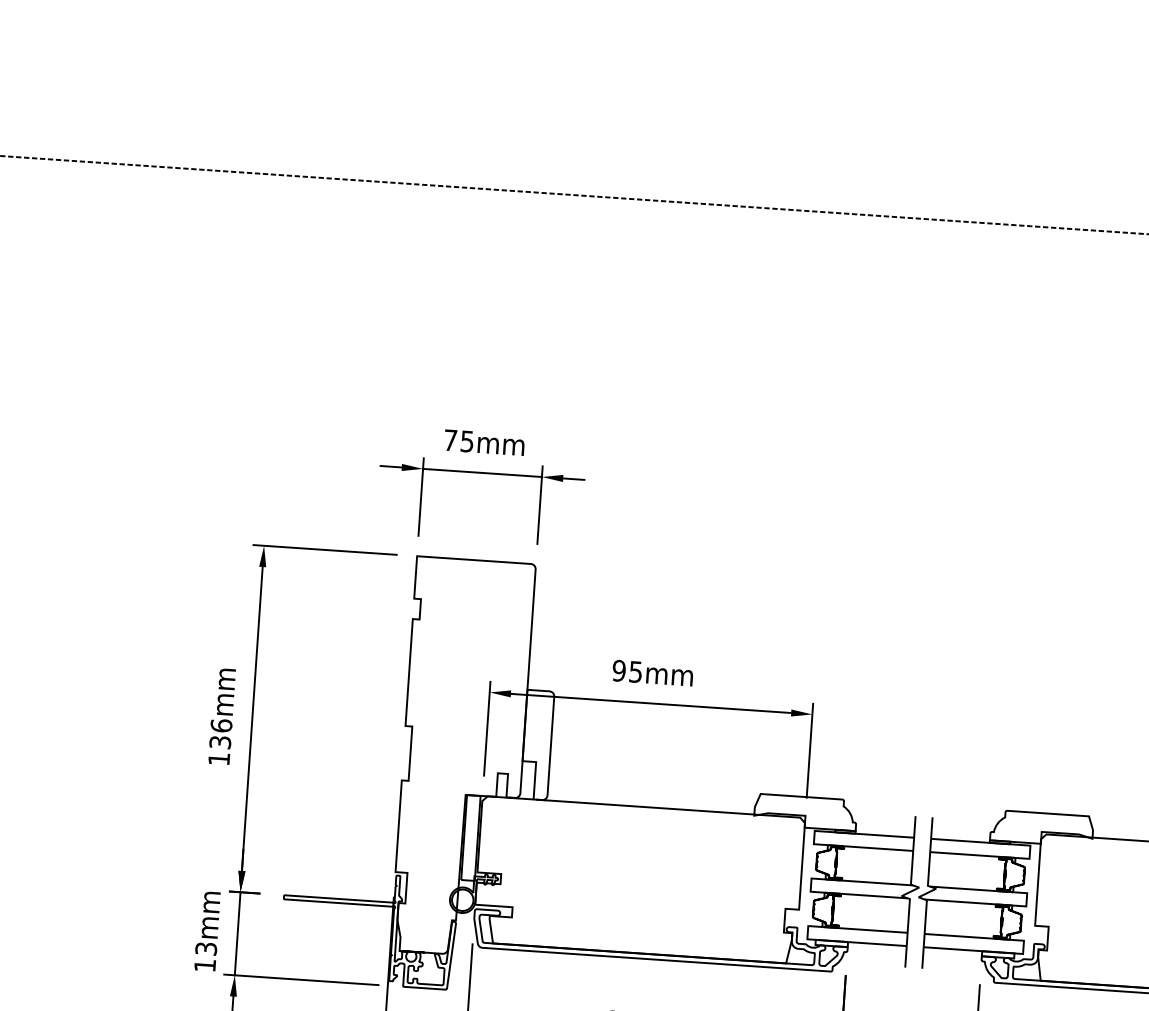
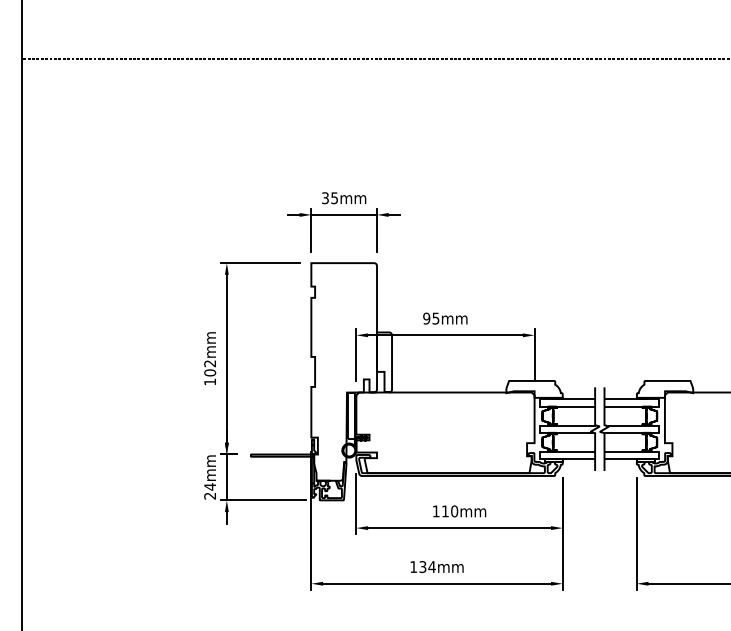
text: (450, 440) -> (325, 198), 75mm -> 35mm
text: (221, 734) -> (210, 368), 136mm -> 102mm
text: (206, 957) -> (210, 491), 13mm -> 24mm

